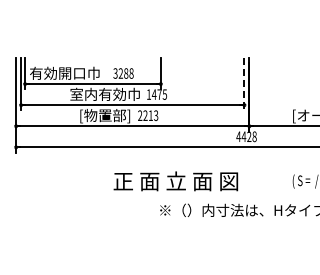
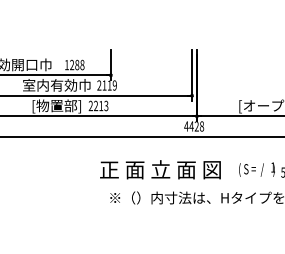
text: (115, 73) -> (66, 65), 3288 -> 1288
line: (244, 84) -> (192, 75), dashed -> solid
text: (156, 94) -> (106, 85), 1475 -> 2119
text: (175, 181) -> (160, 169), moved

